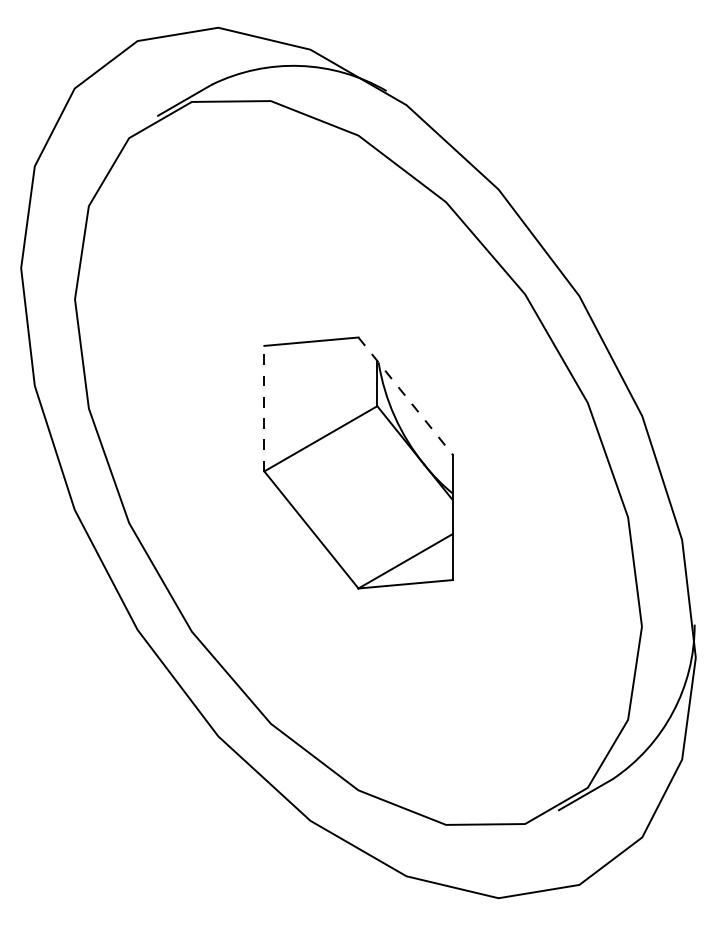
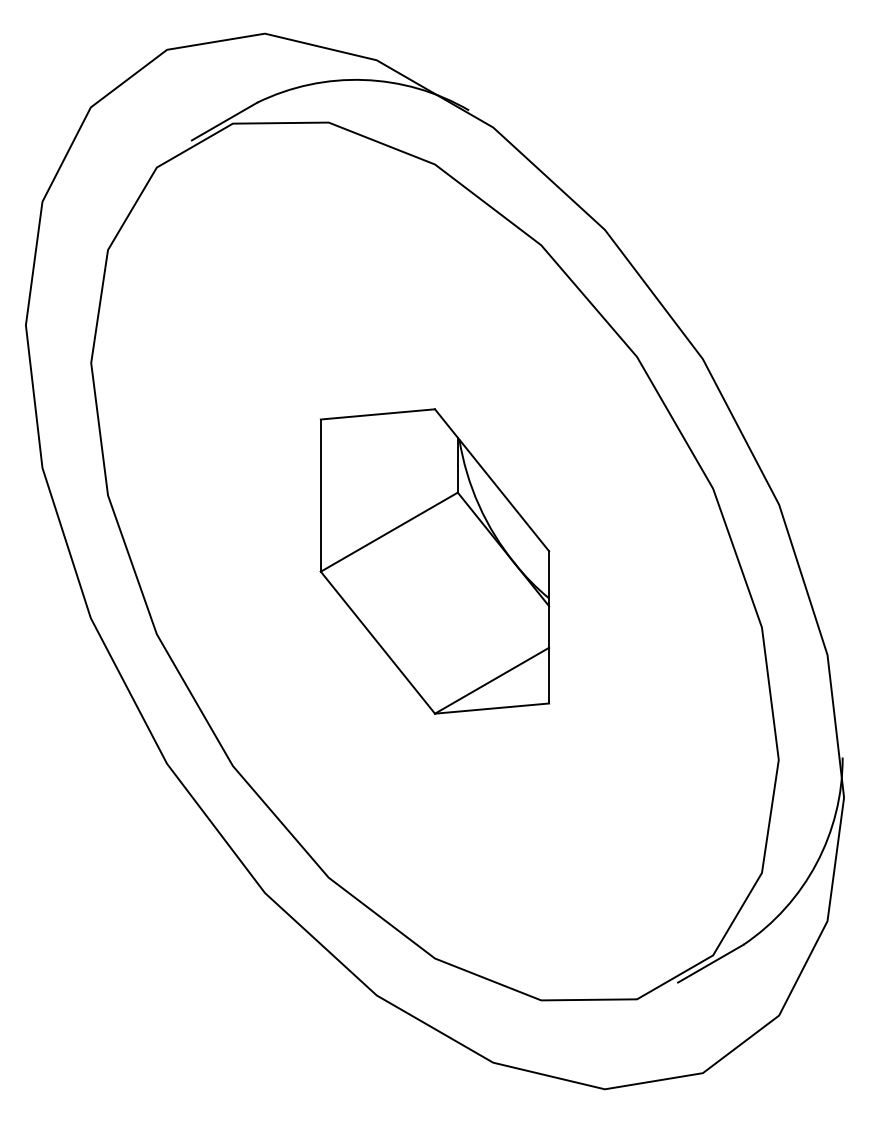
line: (405, 396) -> (492, 480), dashed -> solid
line: (264, 408) -> (320, 495), dashed -> solid

